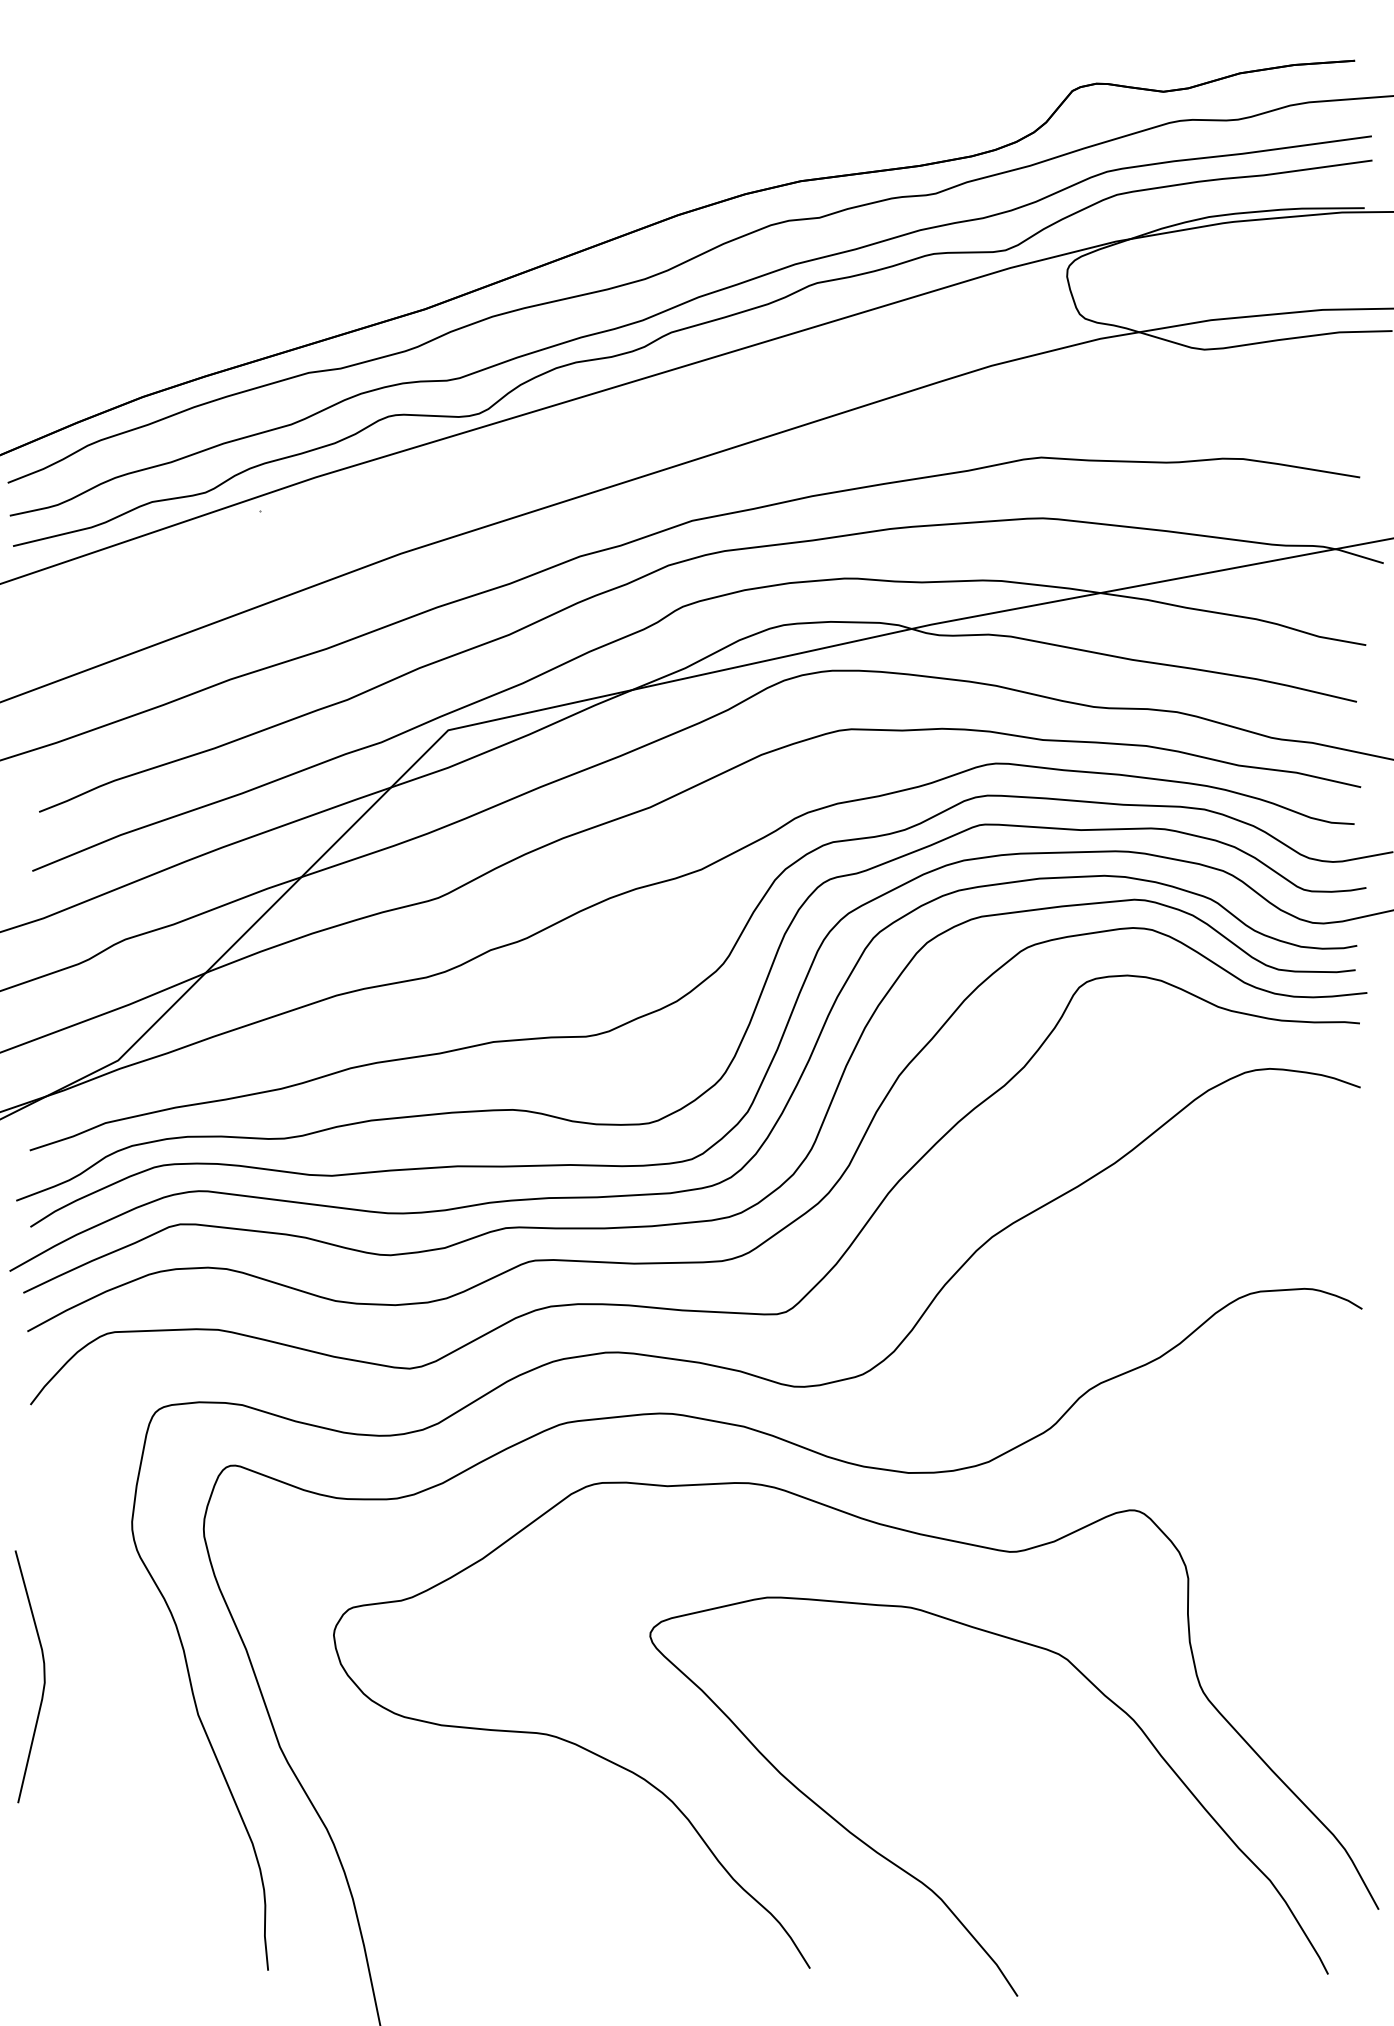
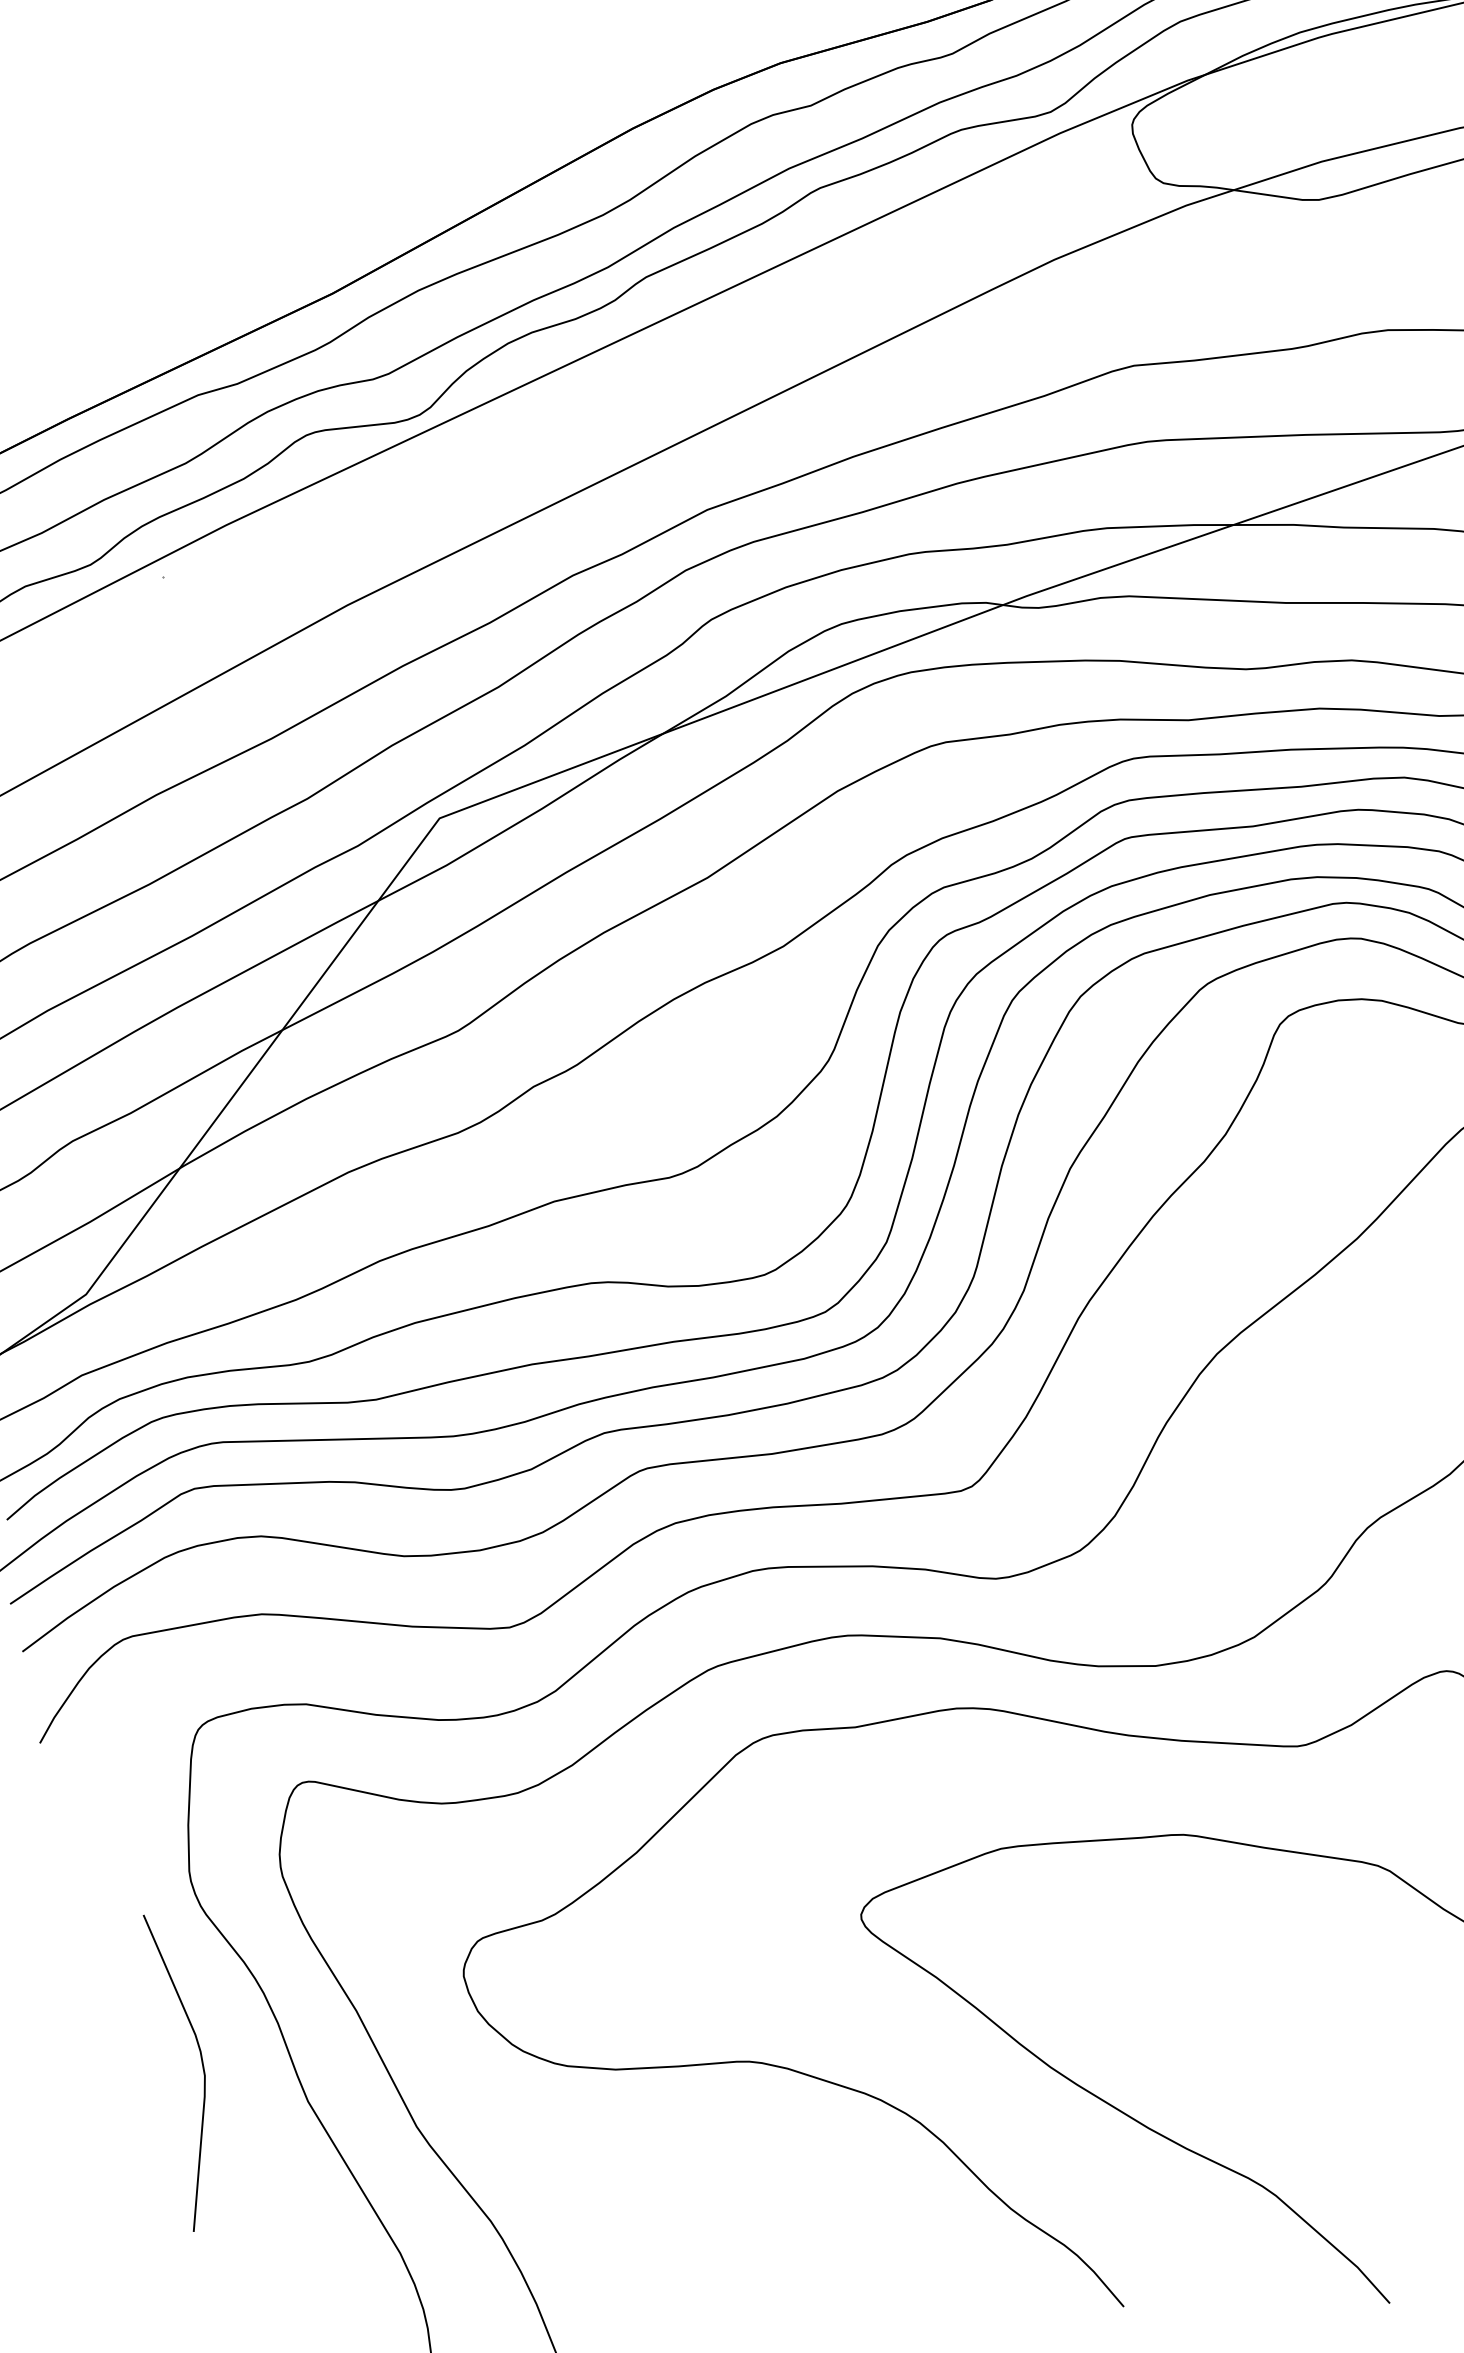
curve: (43, 1676) -> (202, 2068), moved

